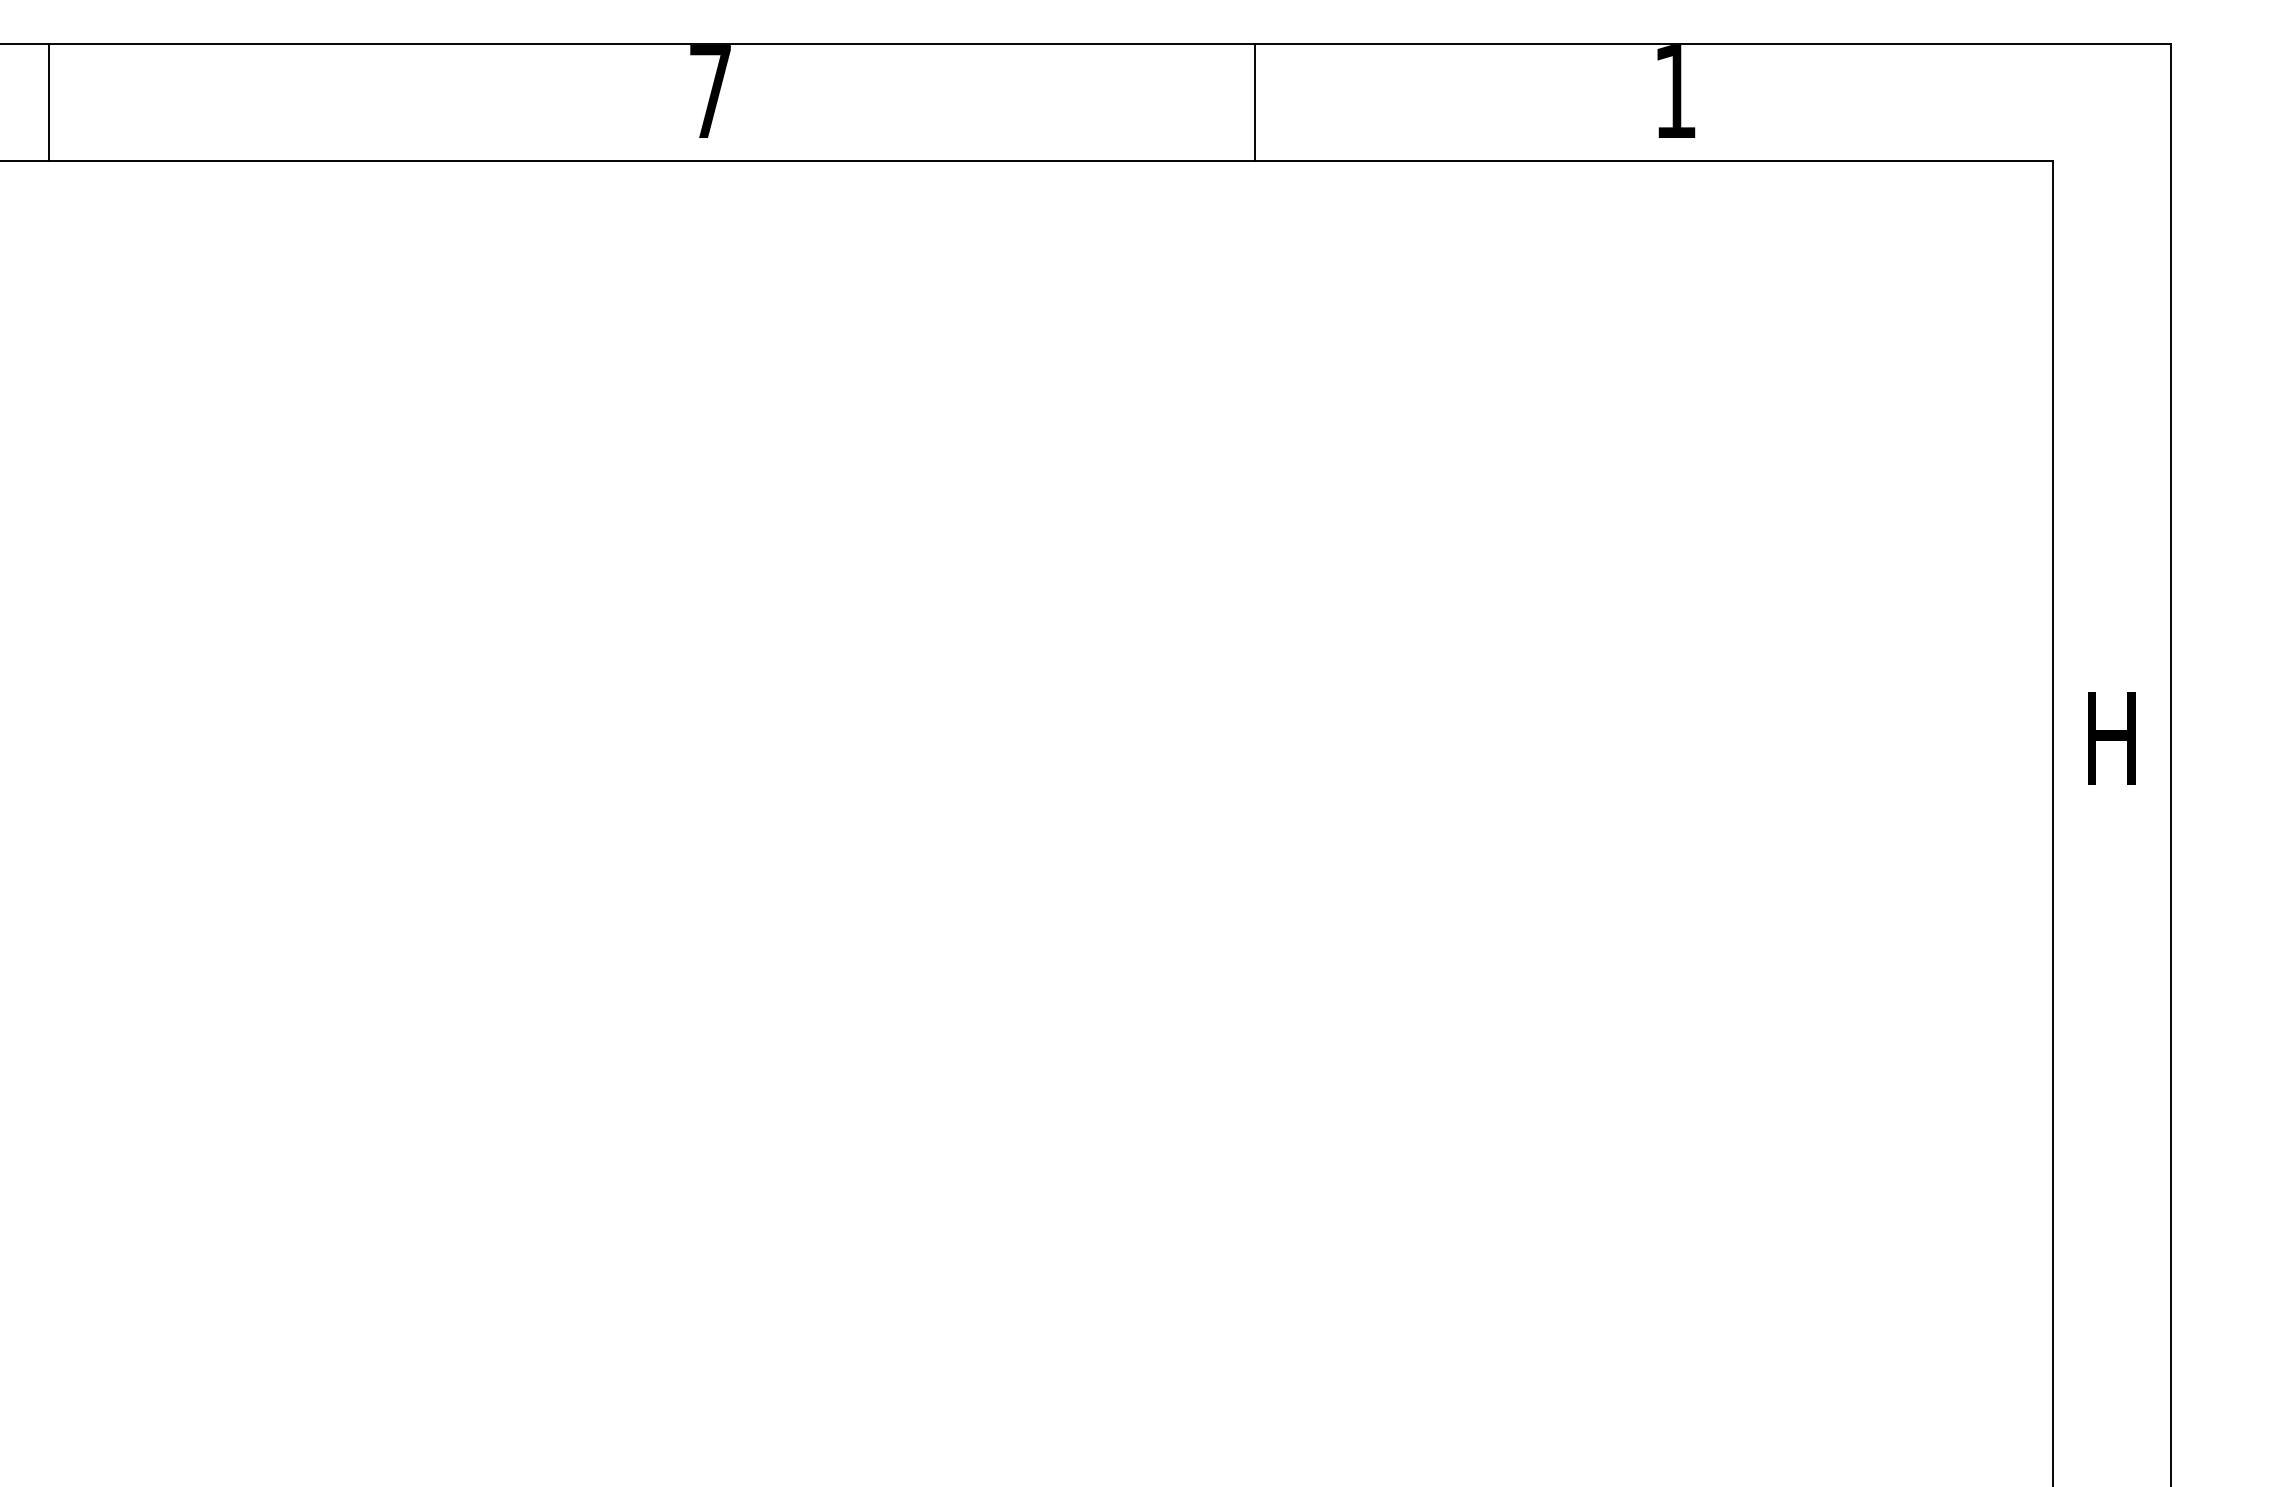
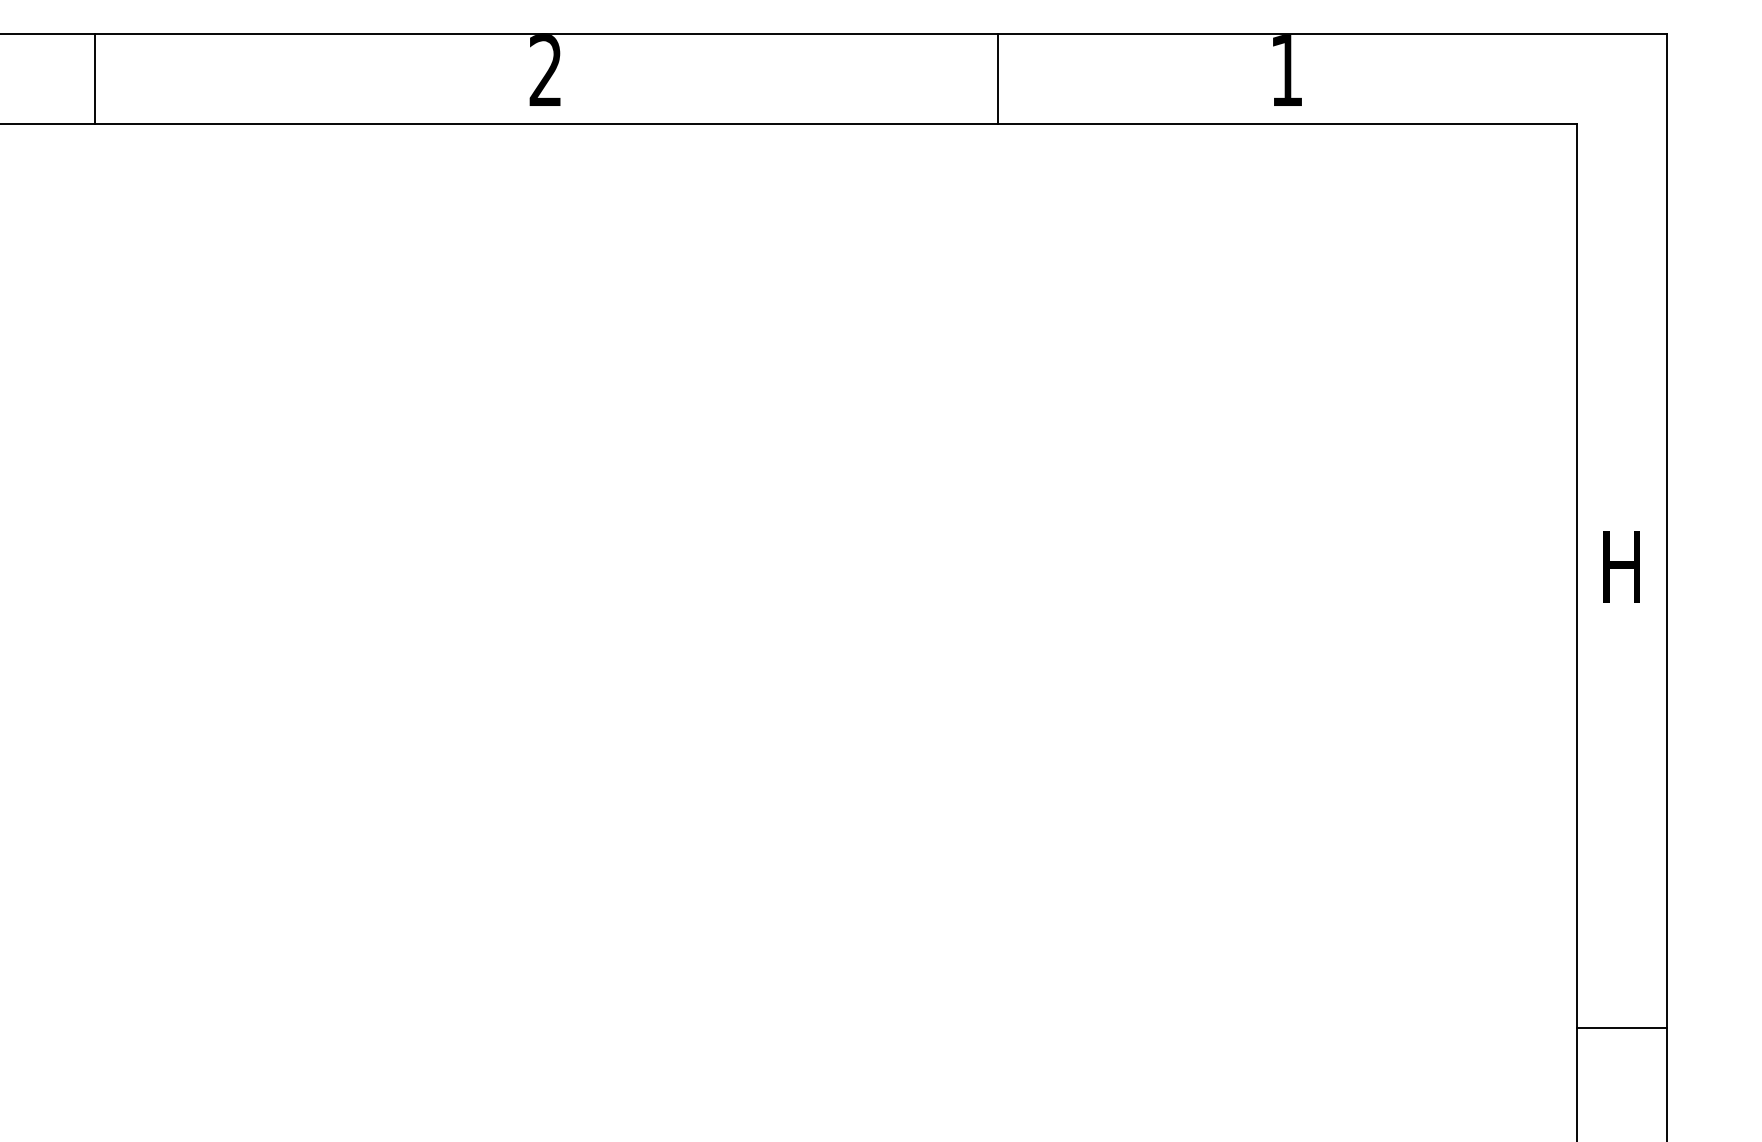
text: (709, 91) -> (545, 70), 7 -> 2
line: (49, 102) -> (95, 78), moved
line: (1254, 102) -> (998, 78), moved
line: (2111, 1337) -> (1621, 1027), added

